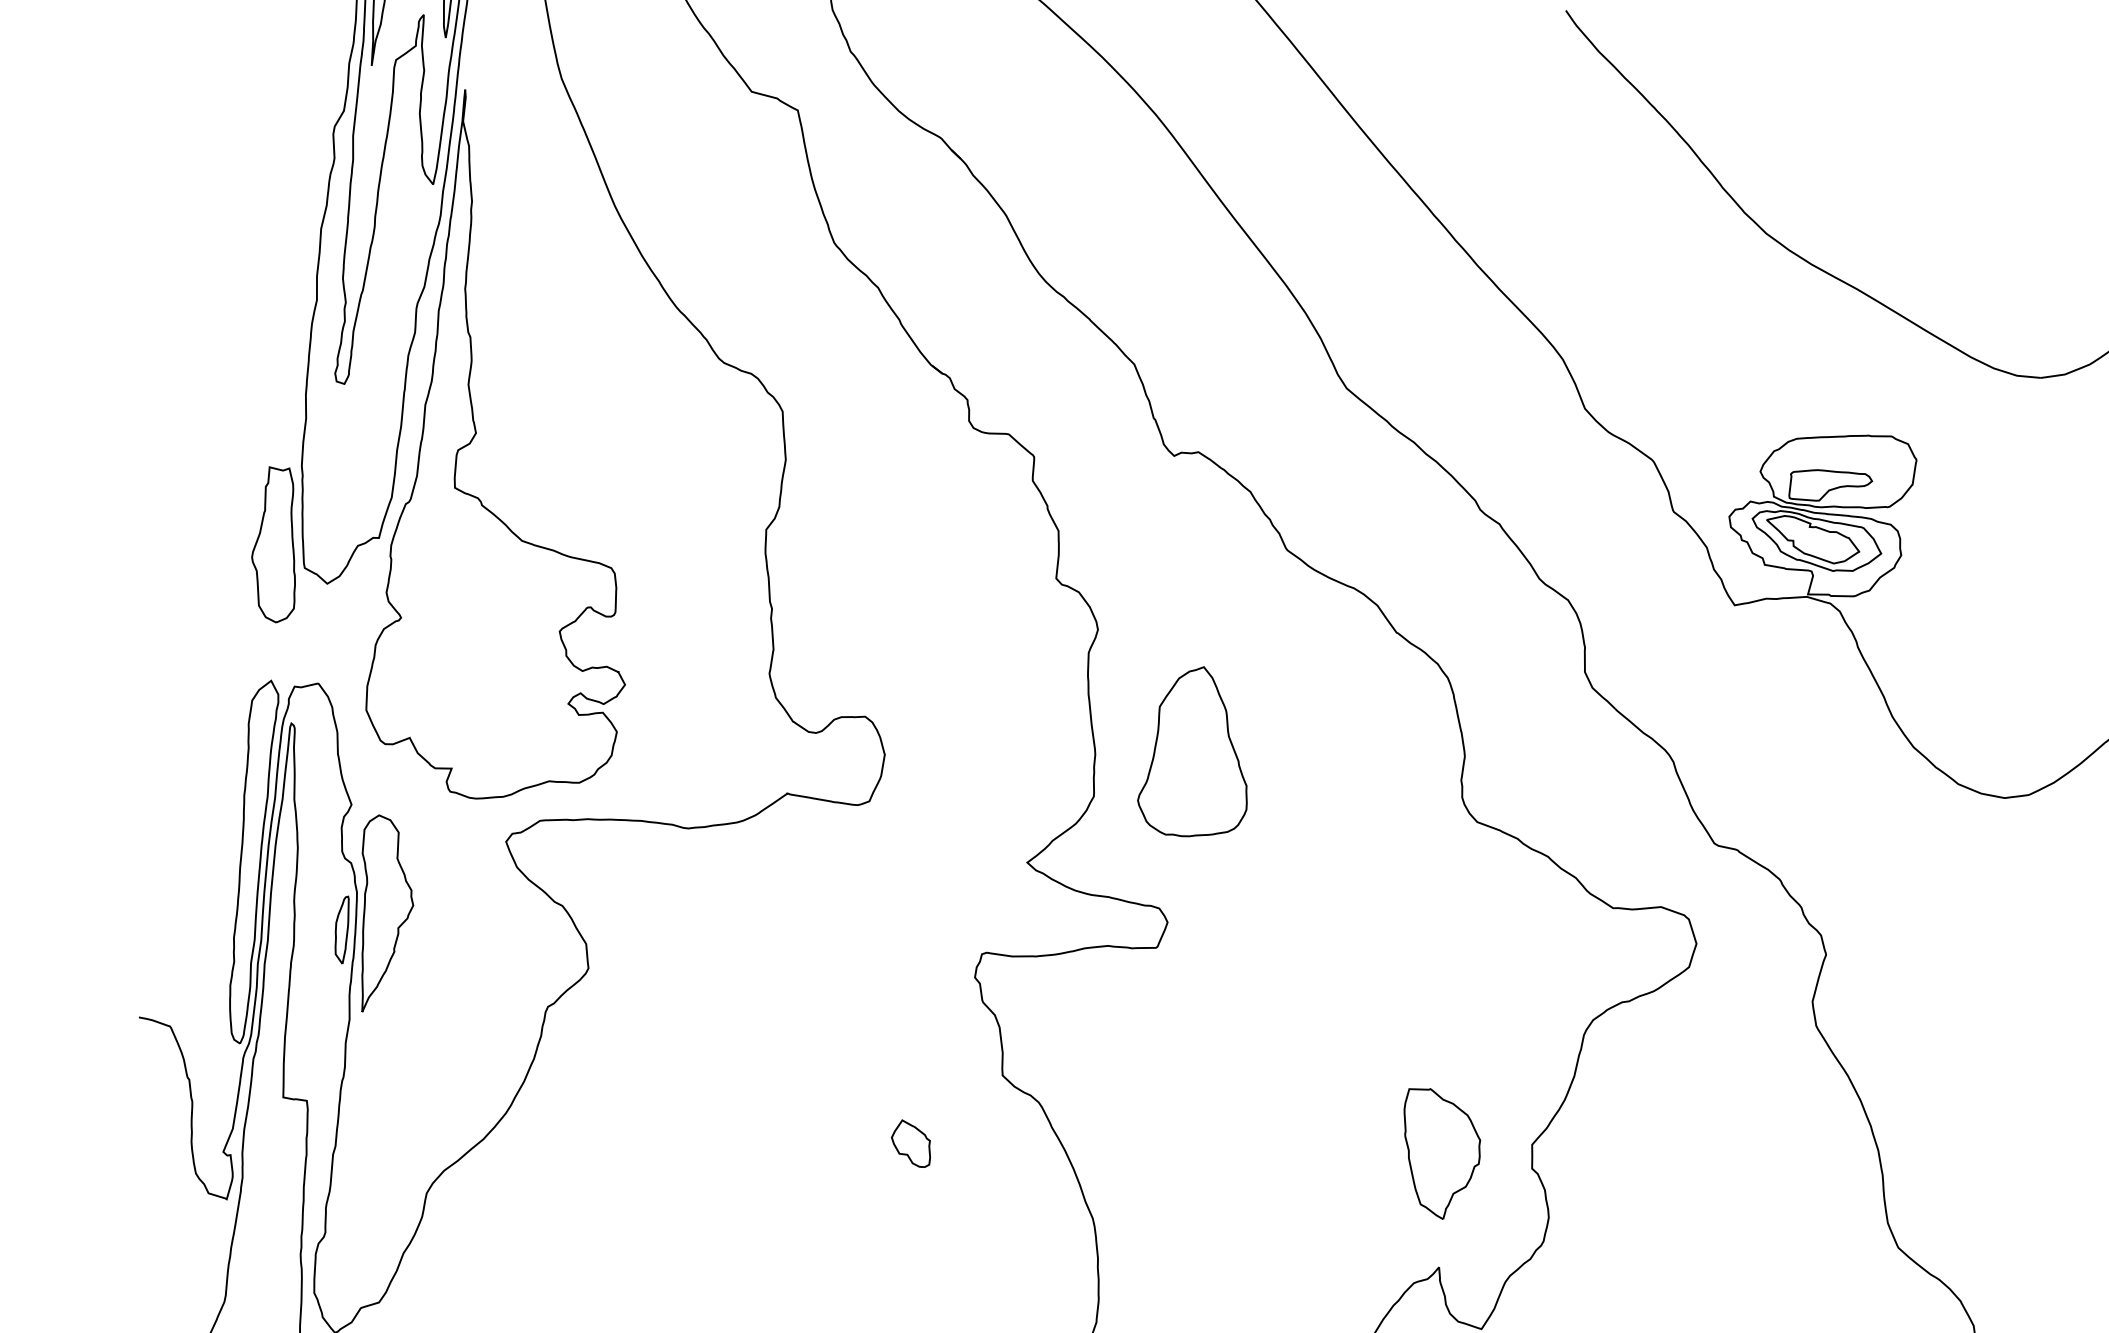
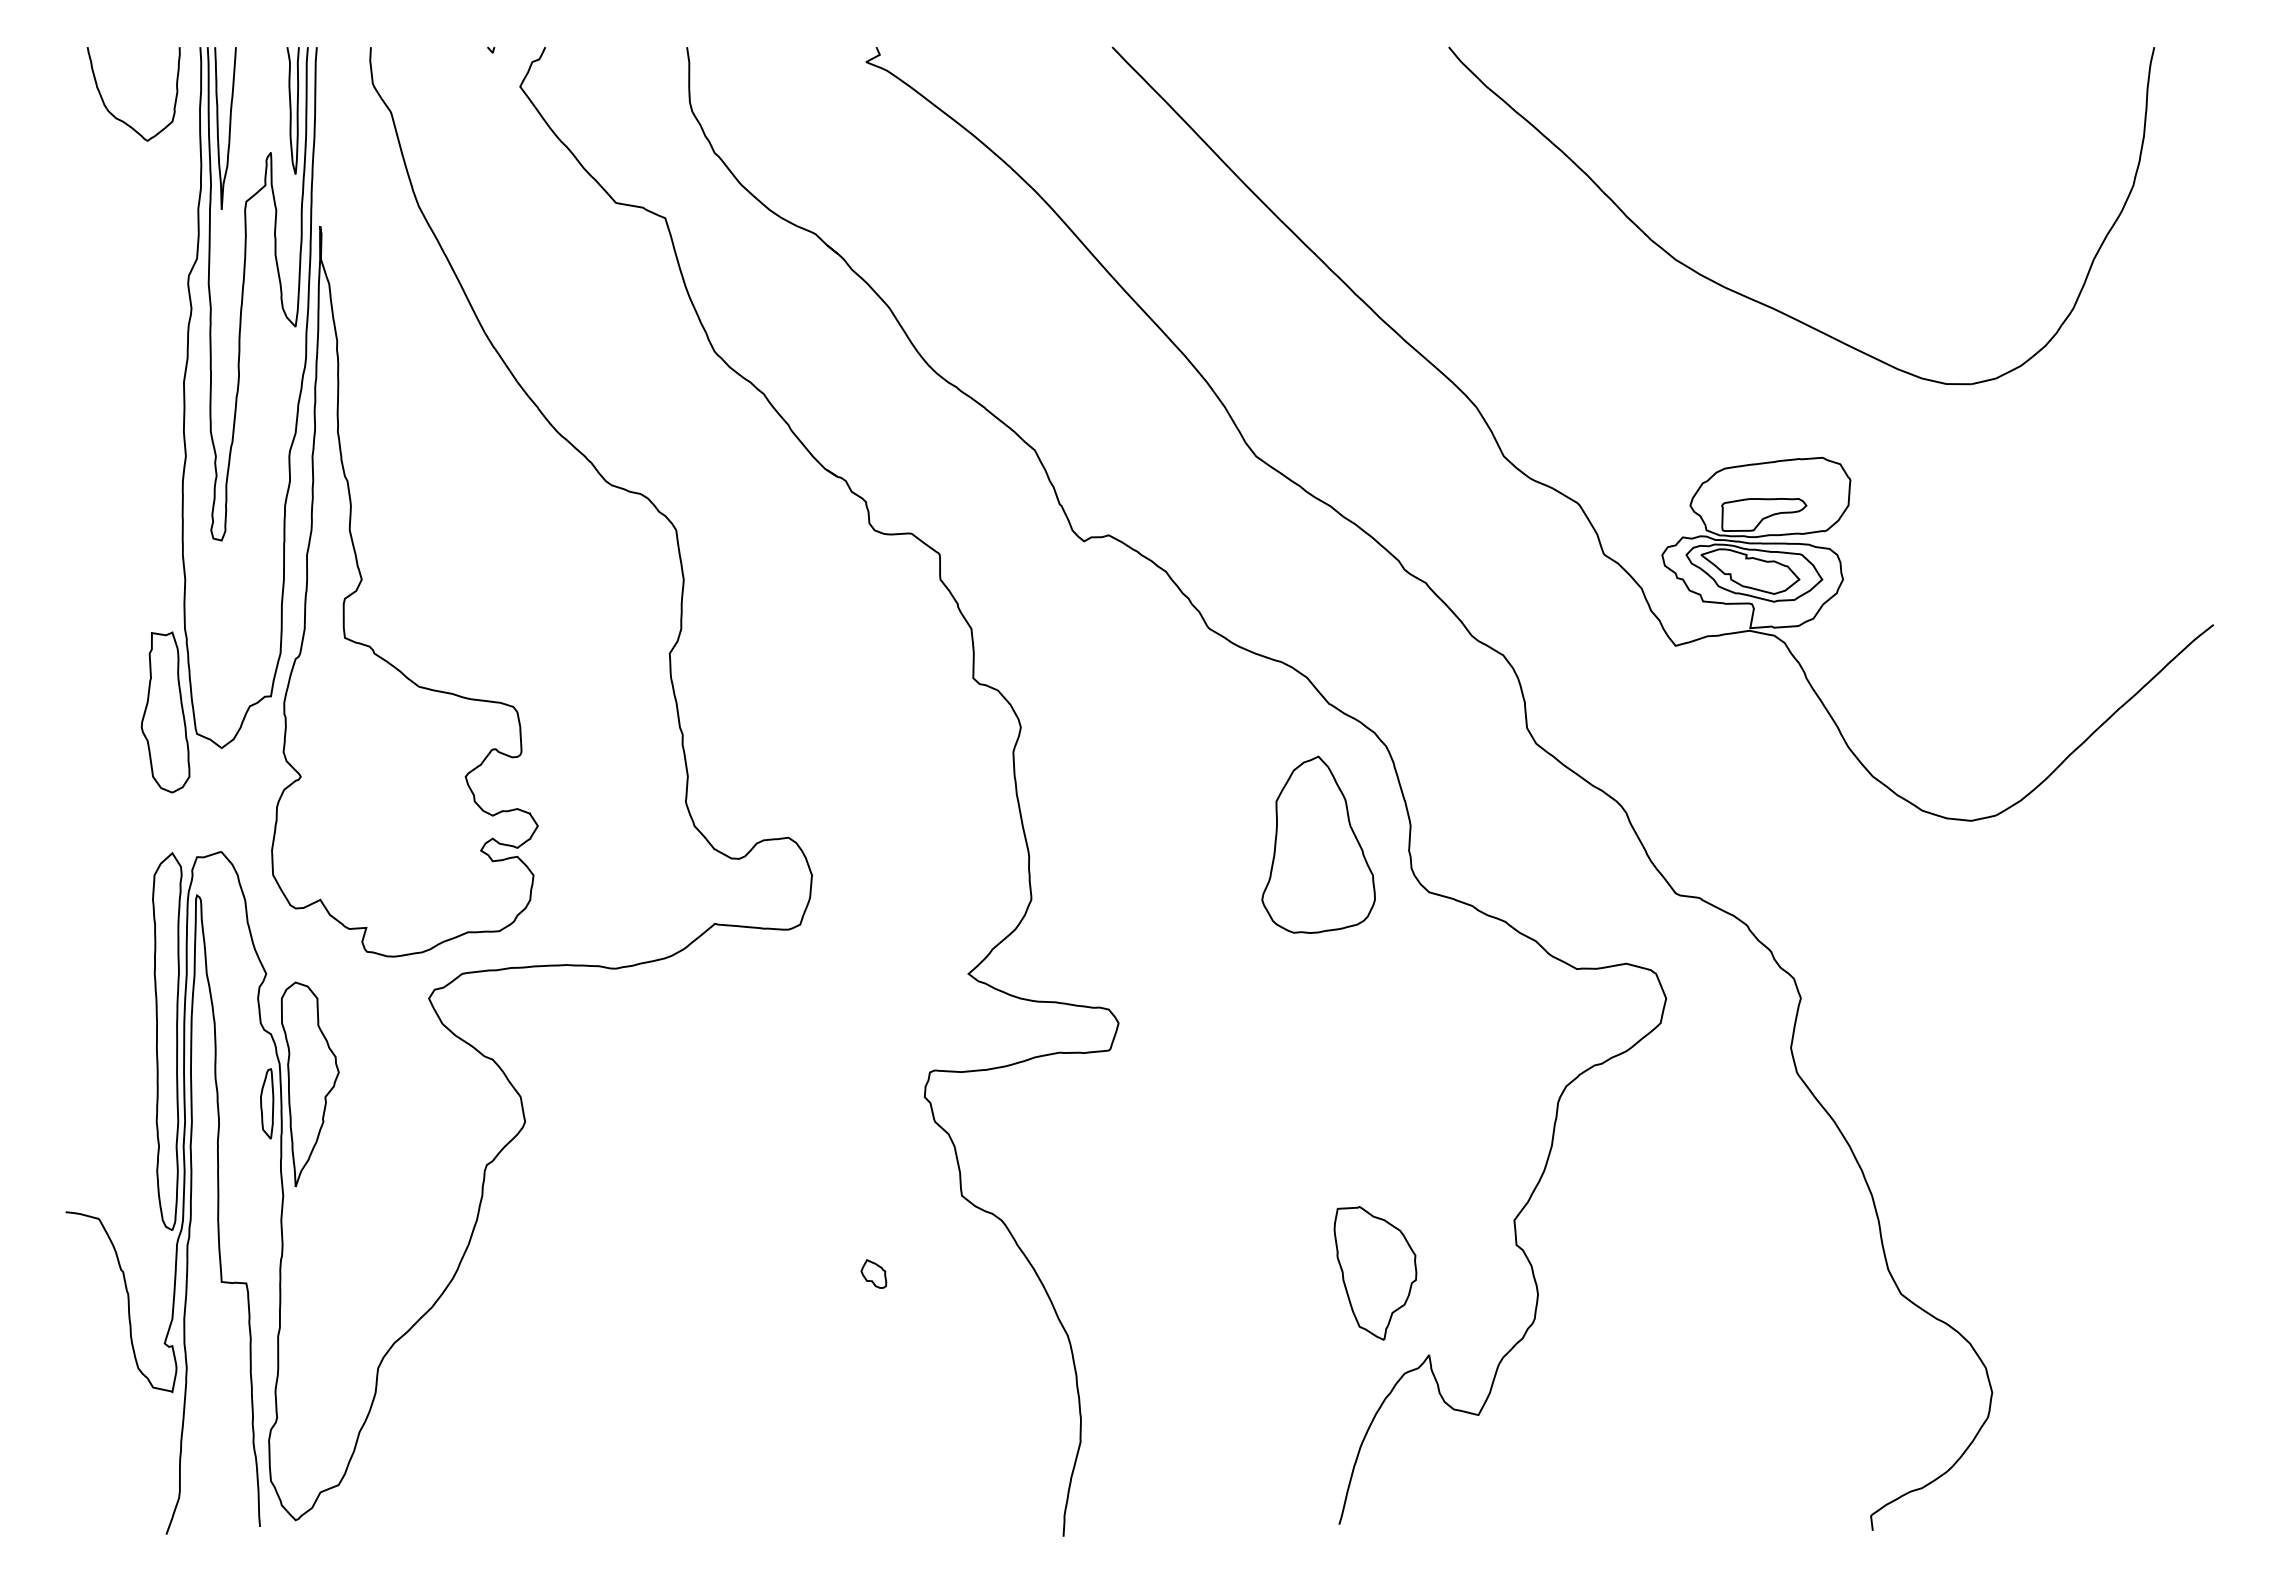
part: (1196, 751) -> (1318, 844), moved
part: (911, 1143) -> (873, 1273), size x0.6
part: (1440, 1154) -> (1375, 1273), moved

